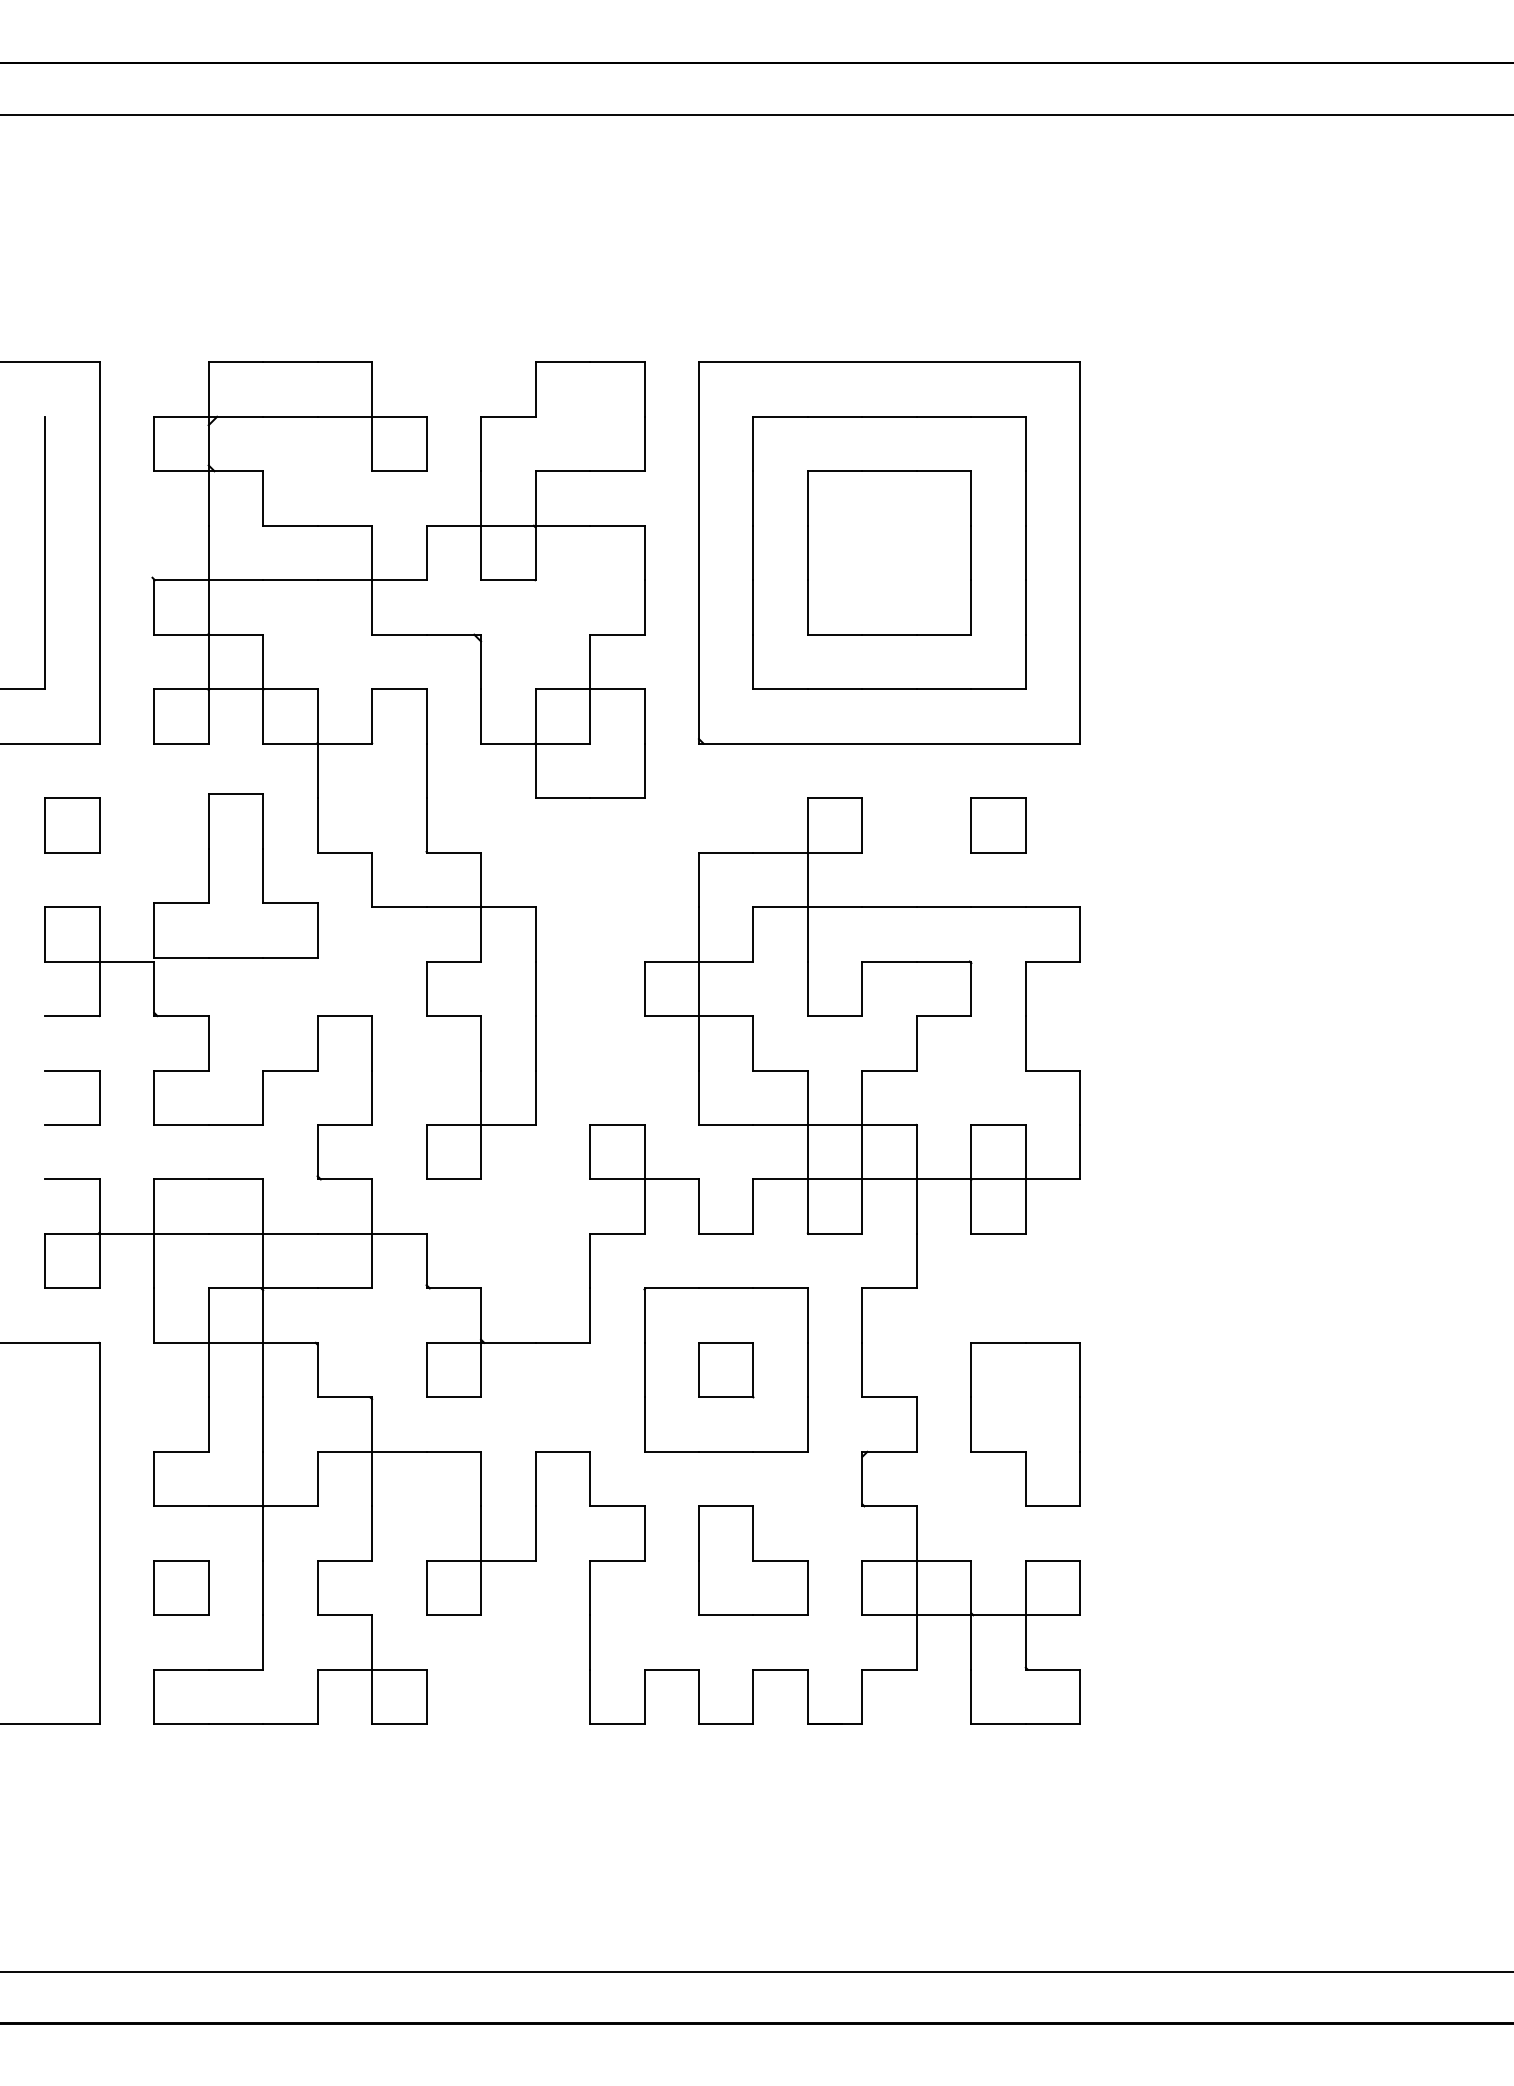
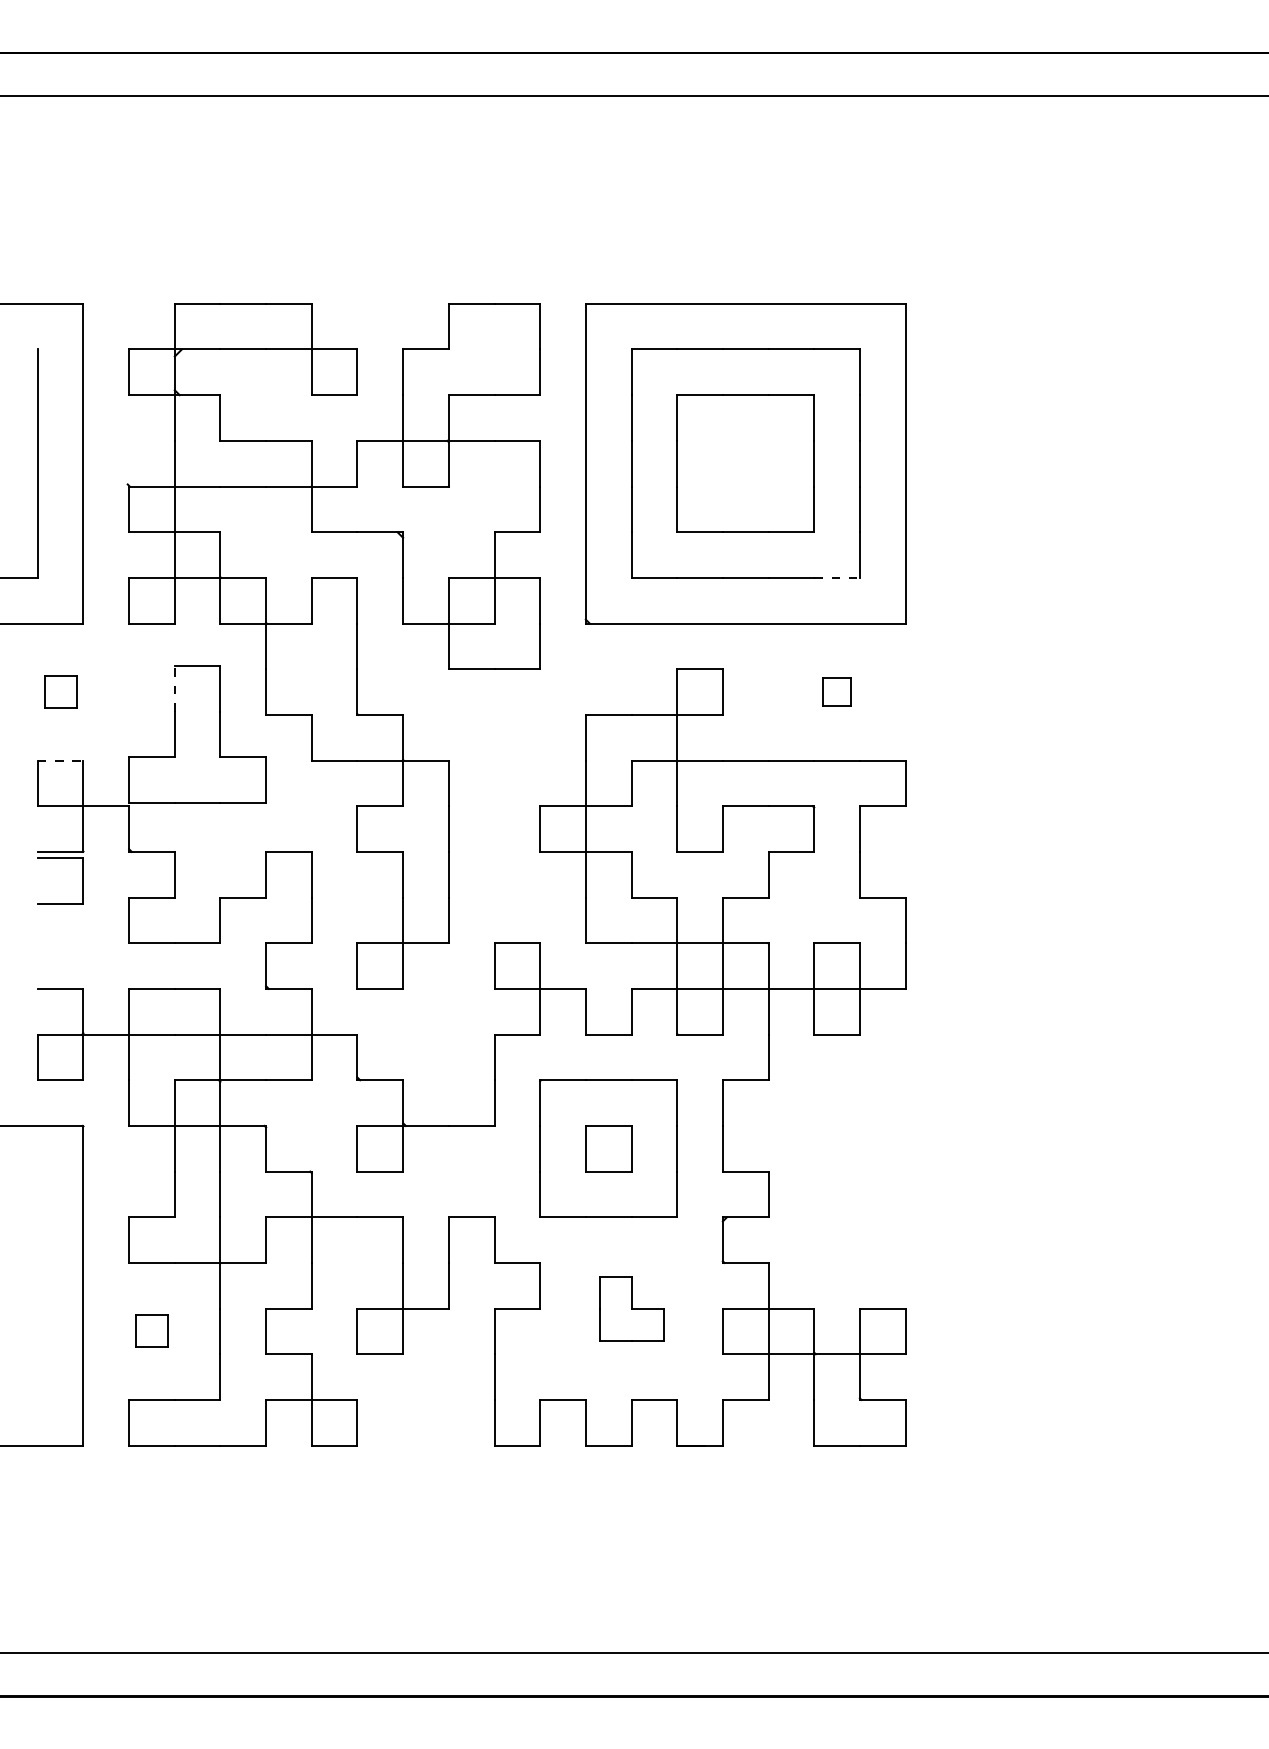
line: (999, 689) -> (837, 578), solid -> dashed
line: (208, 820) -> (174, 687), solid -> dashed
part: (72, 825) -> (60, 692), size x0.7
part: (998, 825) -> (836, 692), size x0.6
line: (72, 907) -> (60, 760), solid -> dashed
part: (72, 1071) -> (60, 858), moved
part: (1025, 1424) -> (859, 1194), removed
part: (753, 1560) -> (631, 1308), size x0.7
part: (181, 1587) -> (152, 1331), size x0.7

